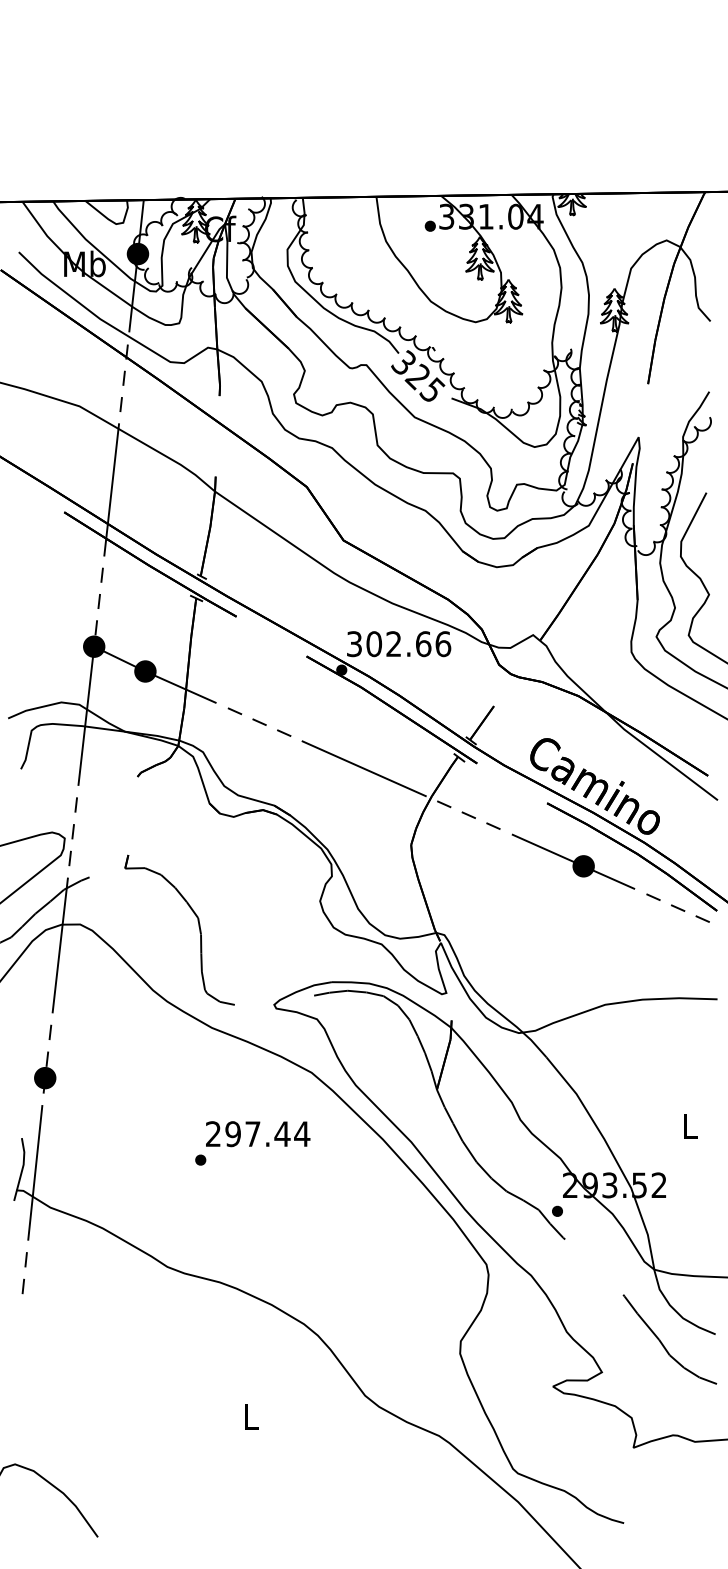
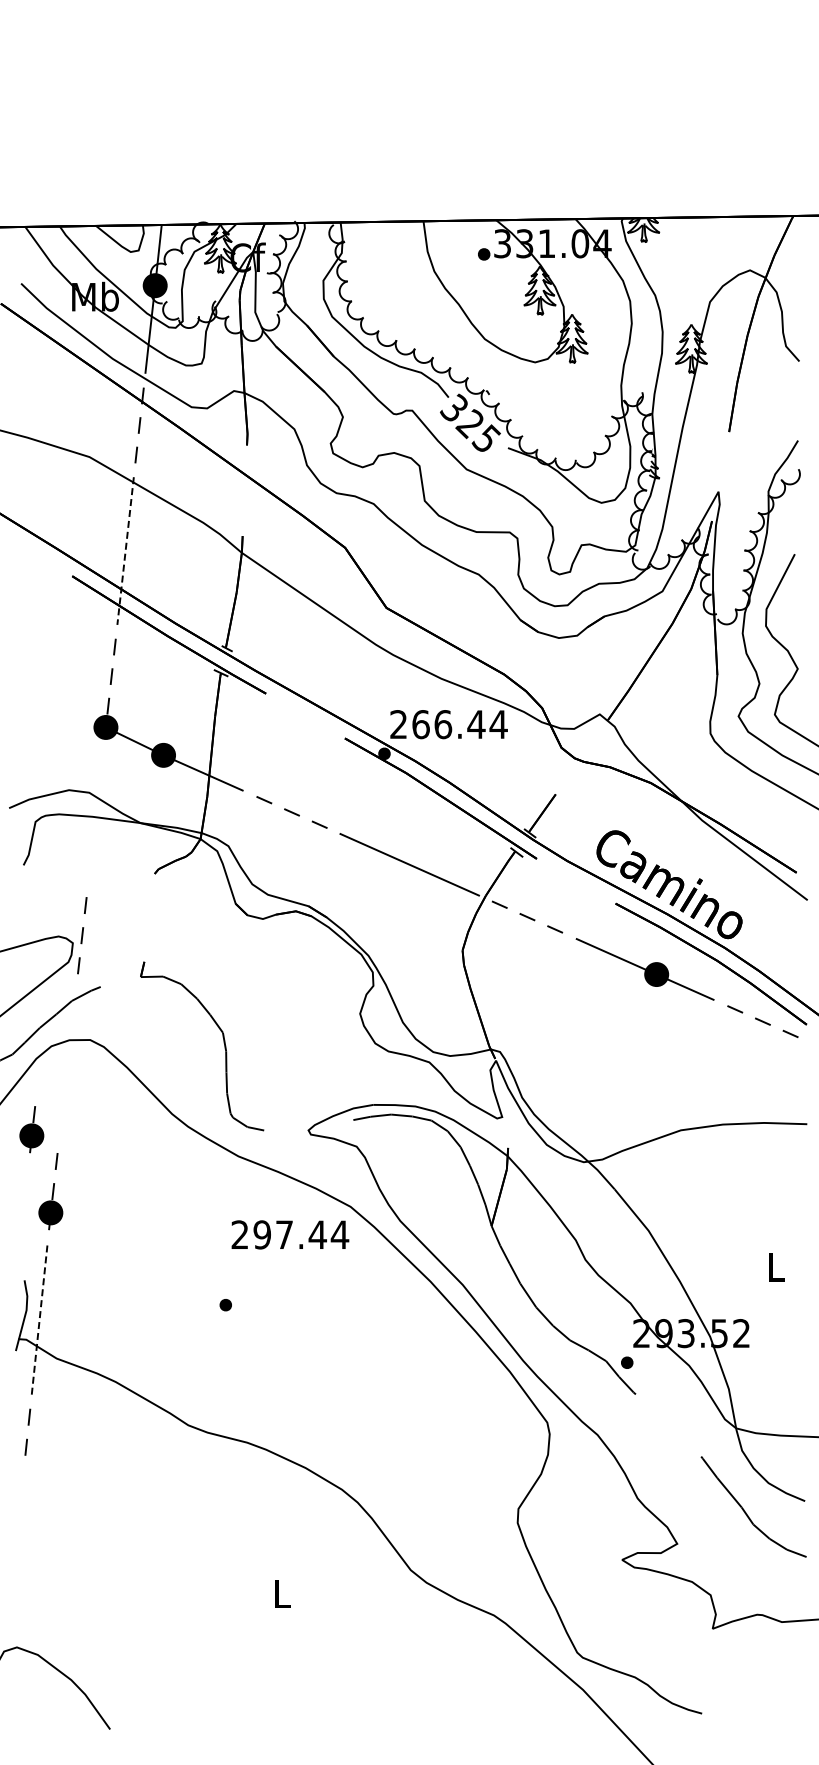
line: (111, 490) -> (125, 551), solid -> dashed
text: (398, 644) -> (448, 724), 302.66 -> 266.44
line: (85, 717) -> (96, 807), removed
line: (60, 945) -> (67, 1063), removed
part: (28, 1004) -> (31, 1129), added
text: (258, 1133) -> (290, 1234), moved
line: (35, 1172) -> (39, 1319), solid -> dashed

